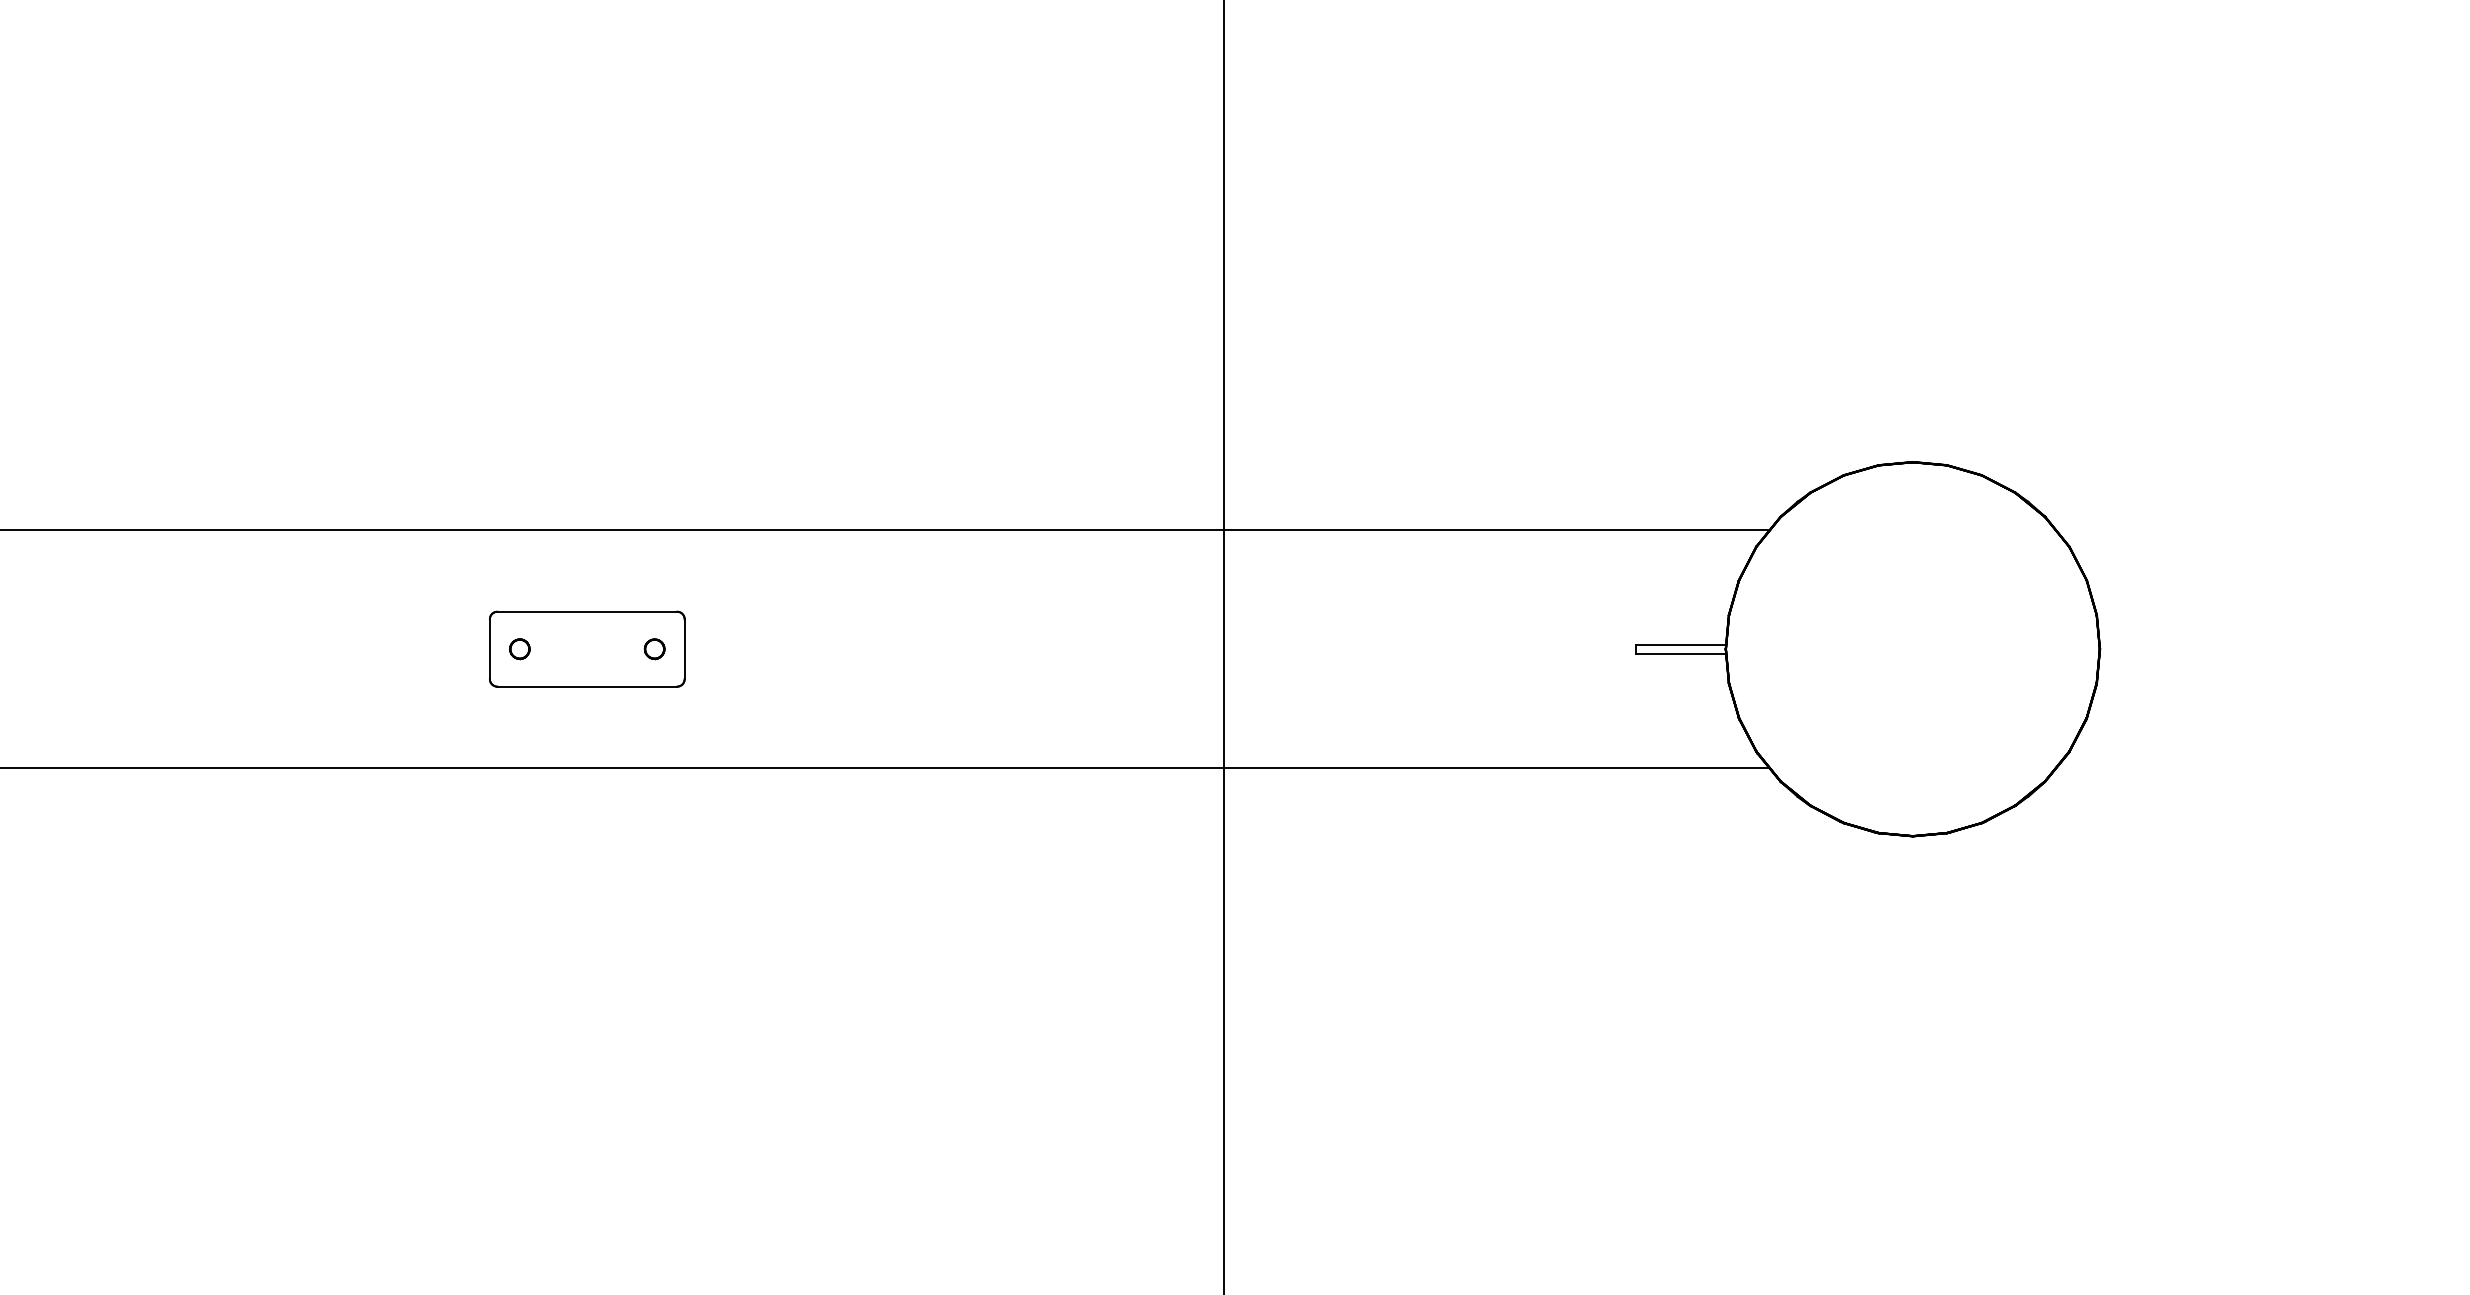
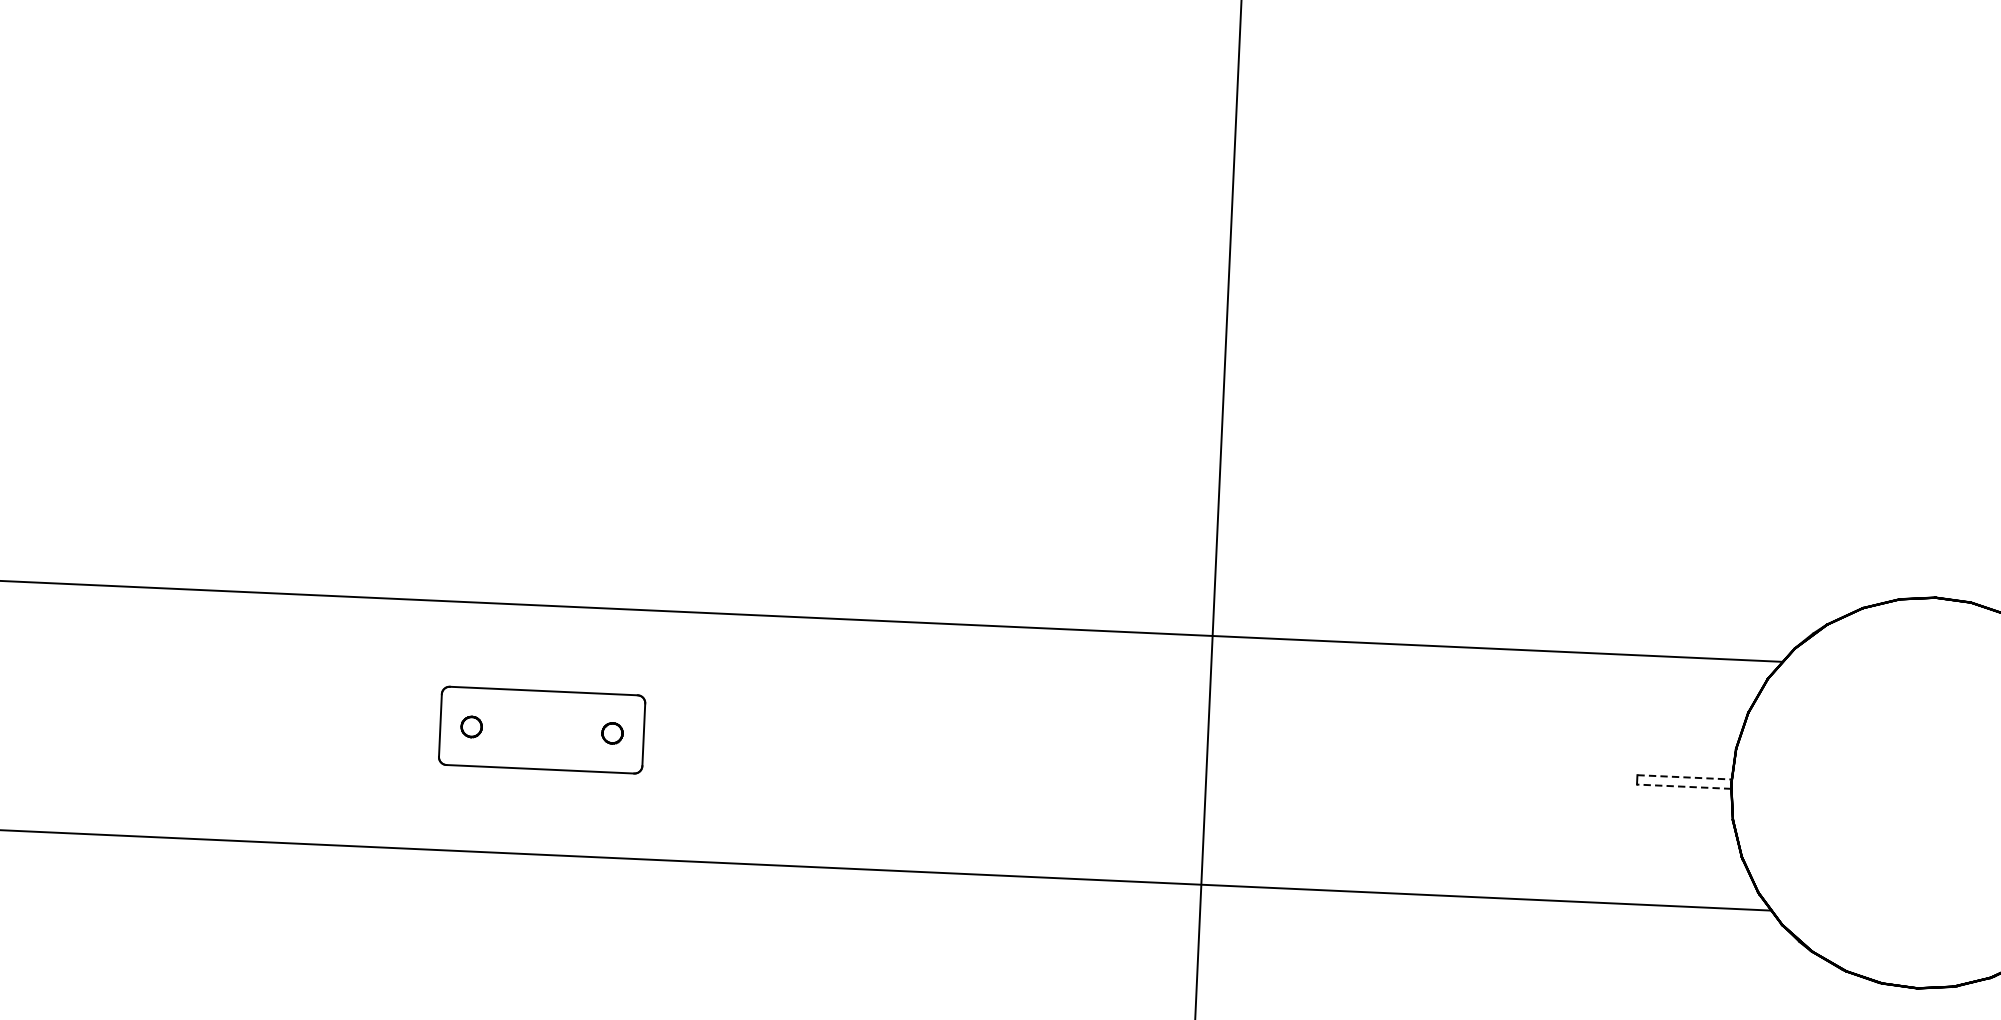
line: (1681, 644) -> (1685, 777), solid -> dashed
line: (1680, 653) -> (1683, 786), solid -> dashed

